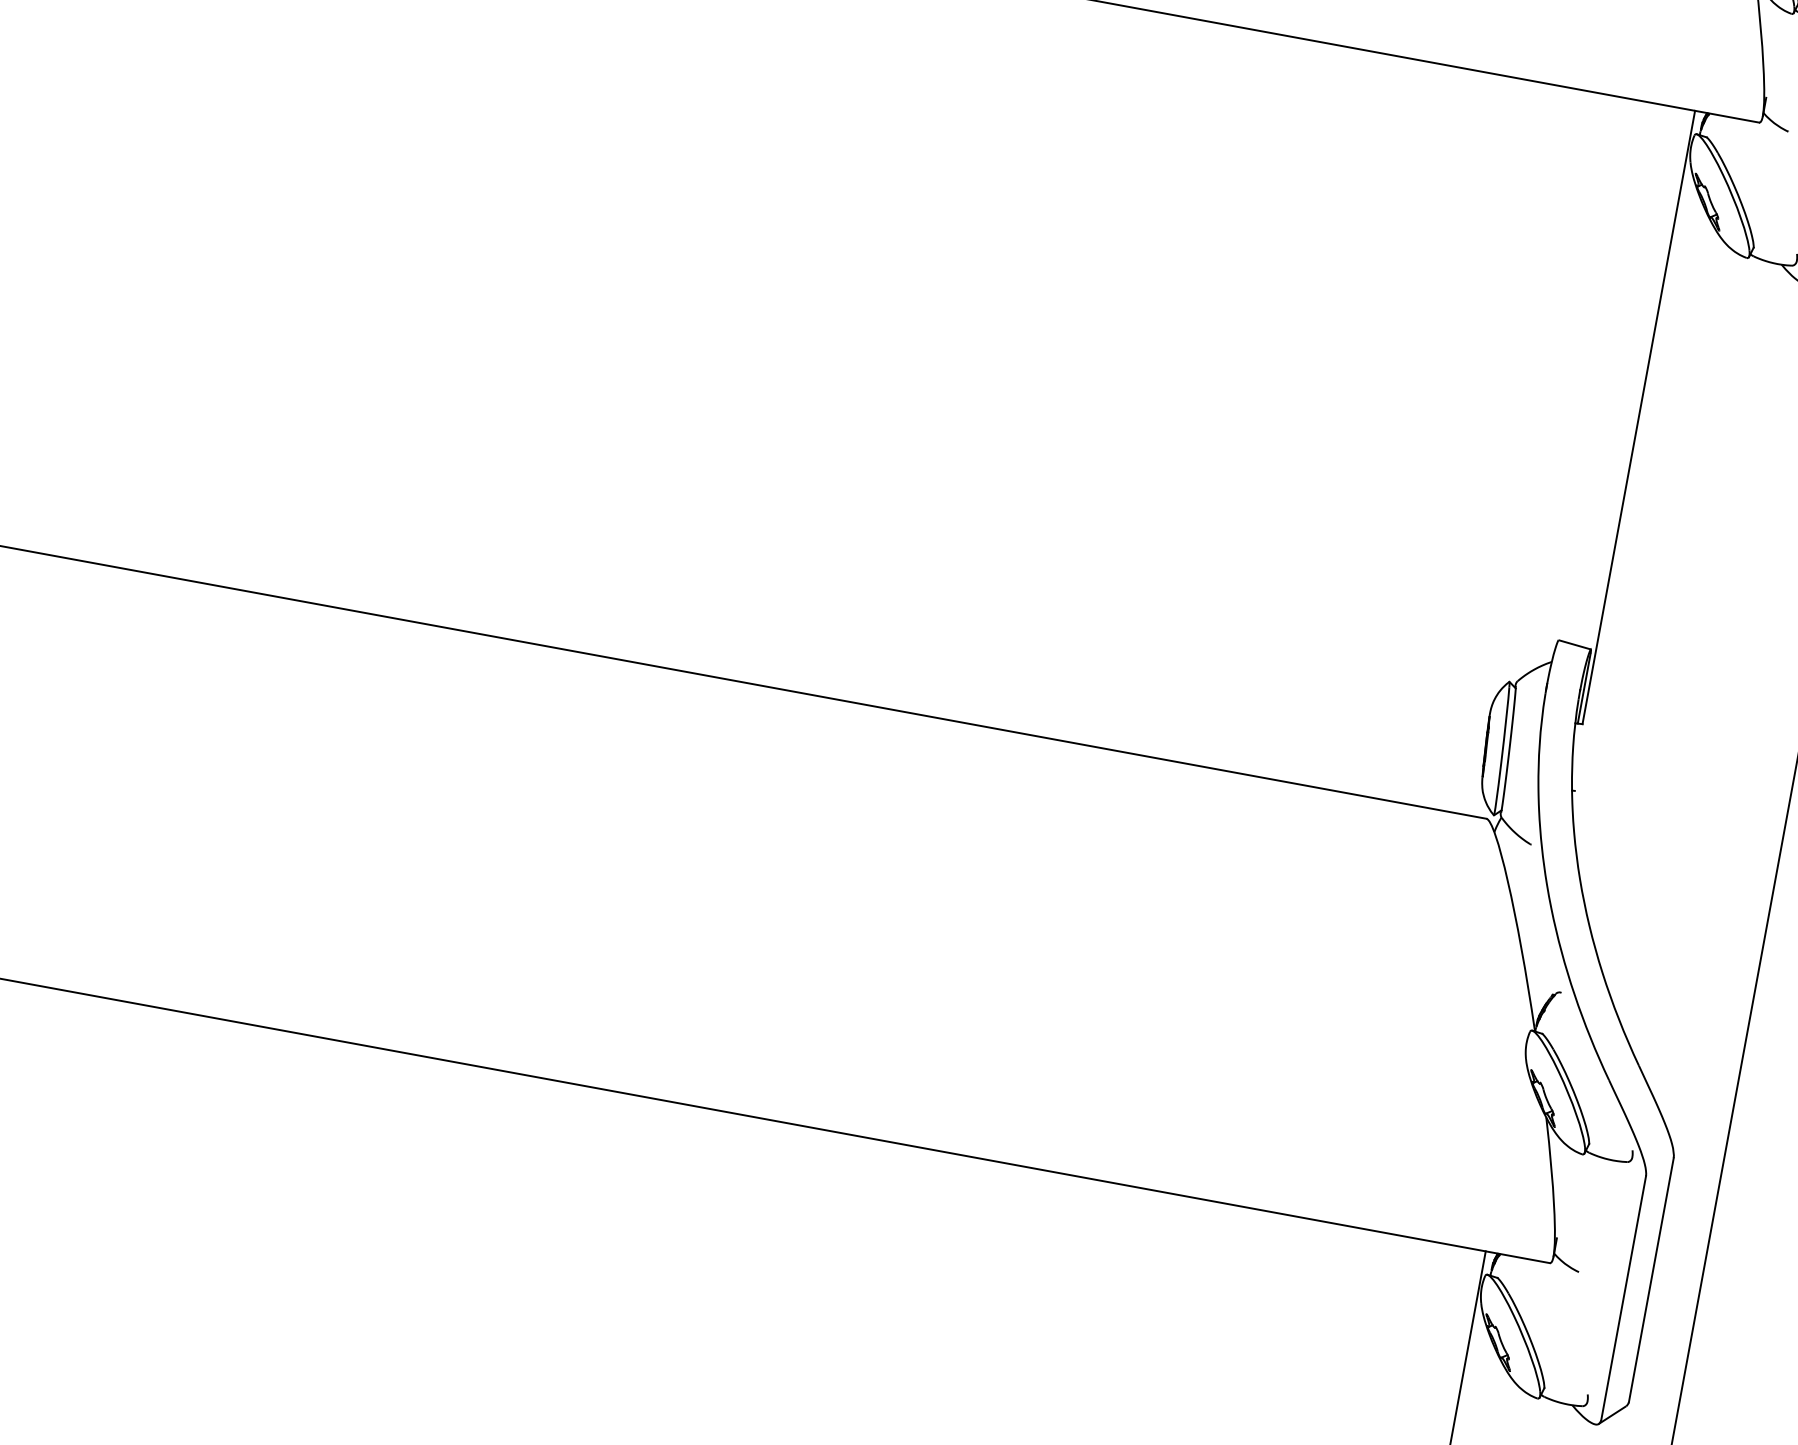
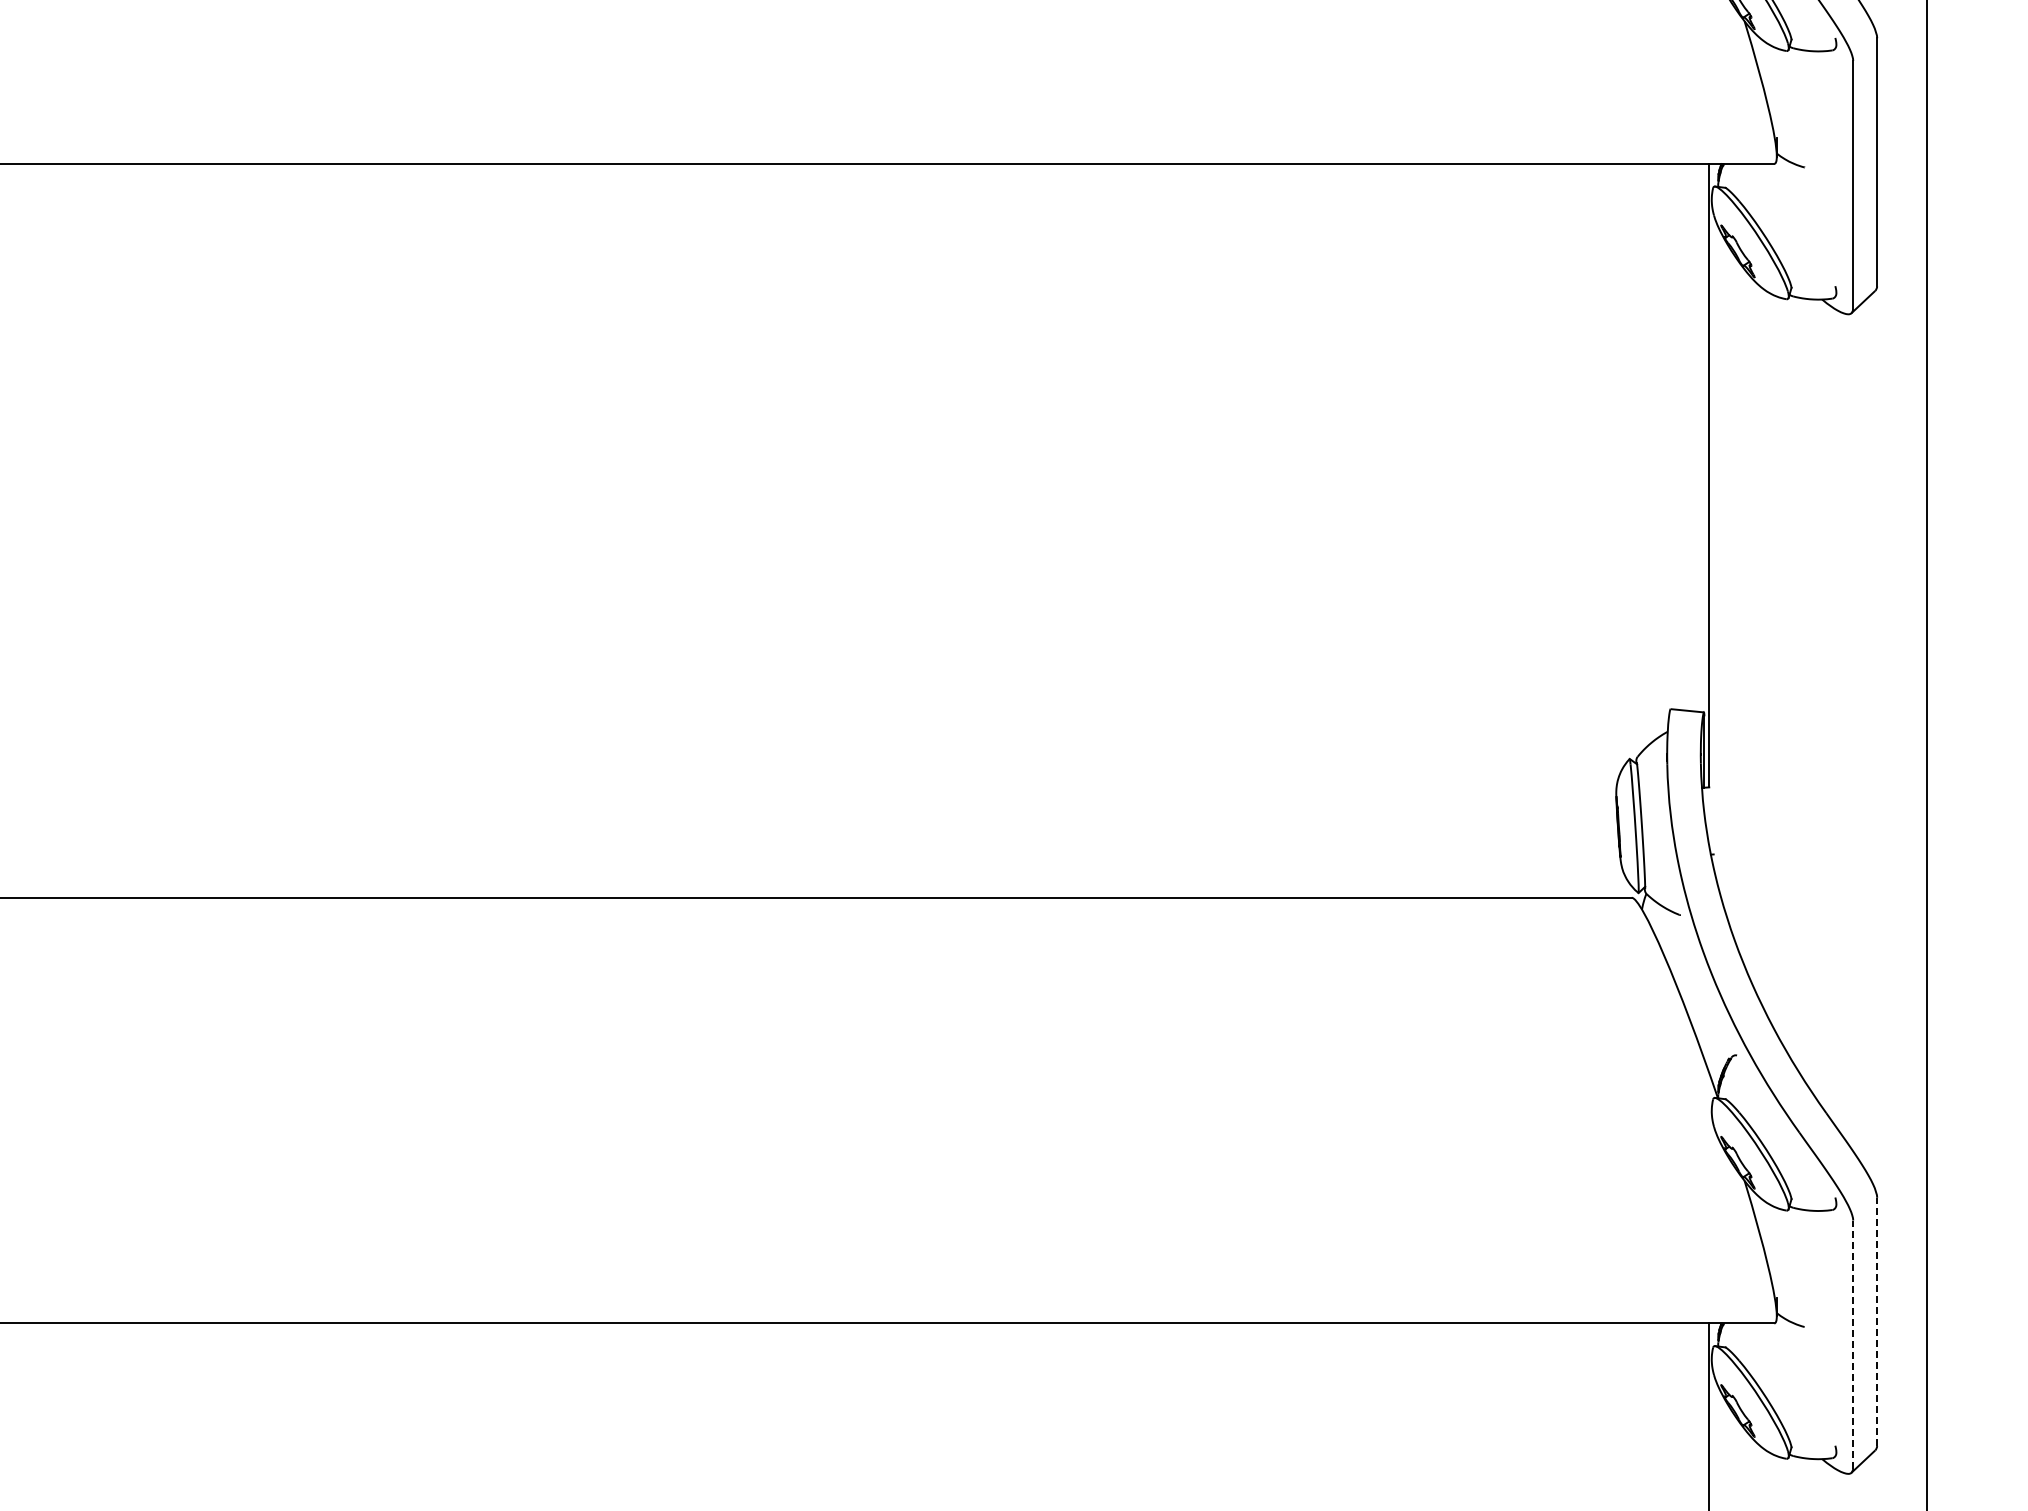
line: (1651, 1279) -> (1877, 1321), solid -> dashed
line: (1623, 1298) -> (1853, 1344), solid -> dashed

